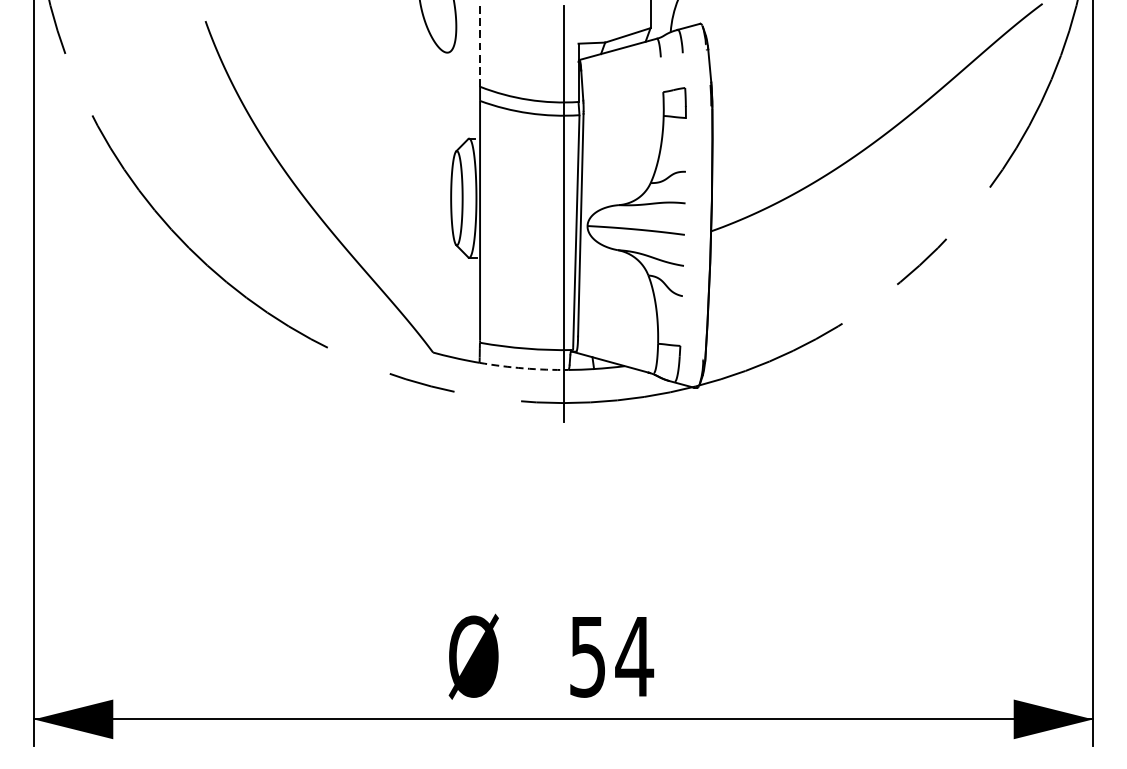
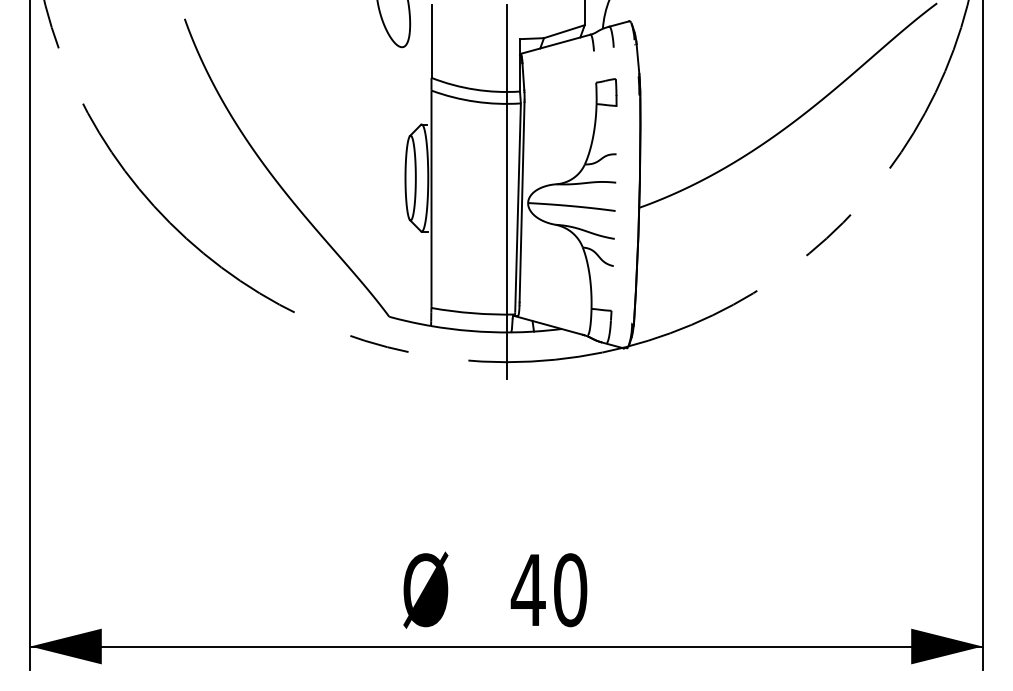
line: (480, 47) -> (431, 42), dashed -> solid
arc: (523, 368) -> (470, 331), dashed -> solid
text: (610, 657) -> (548, 590), 54 -> 40

